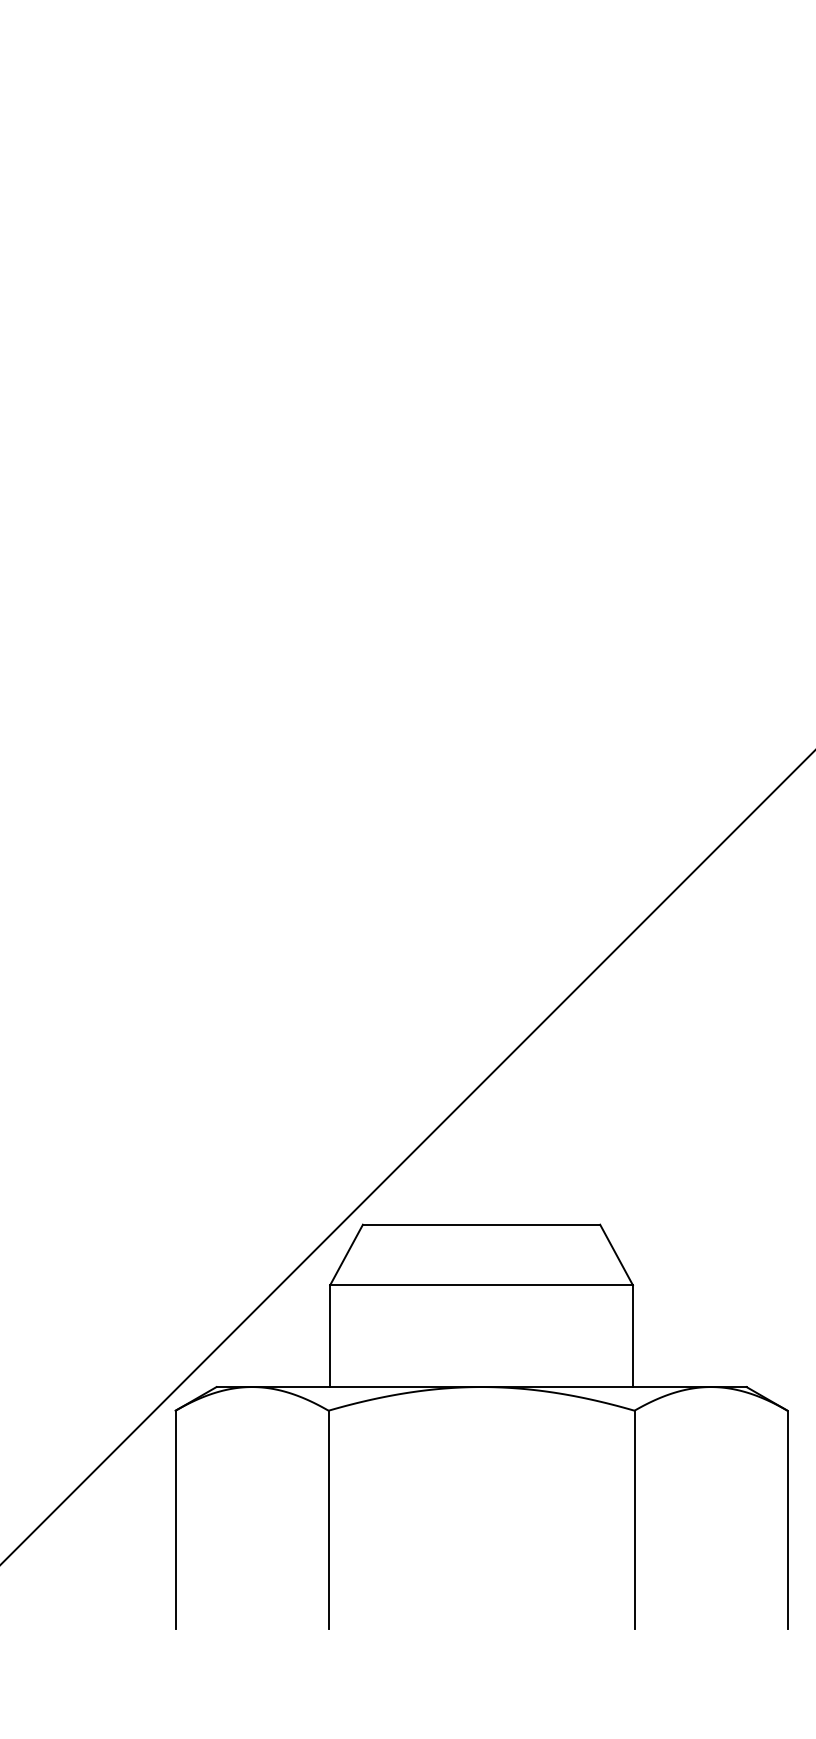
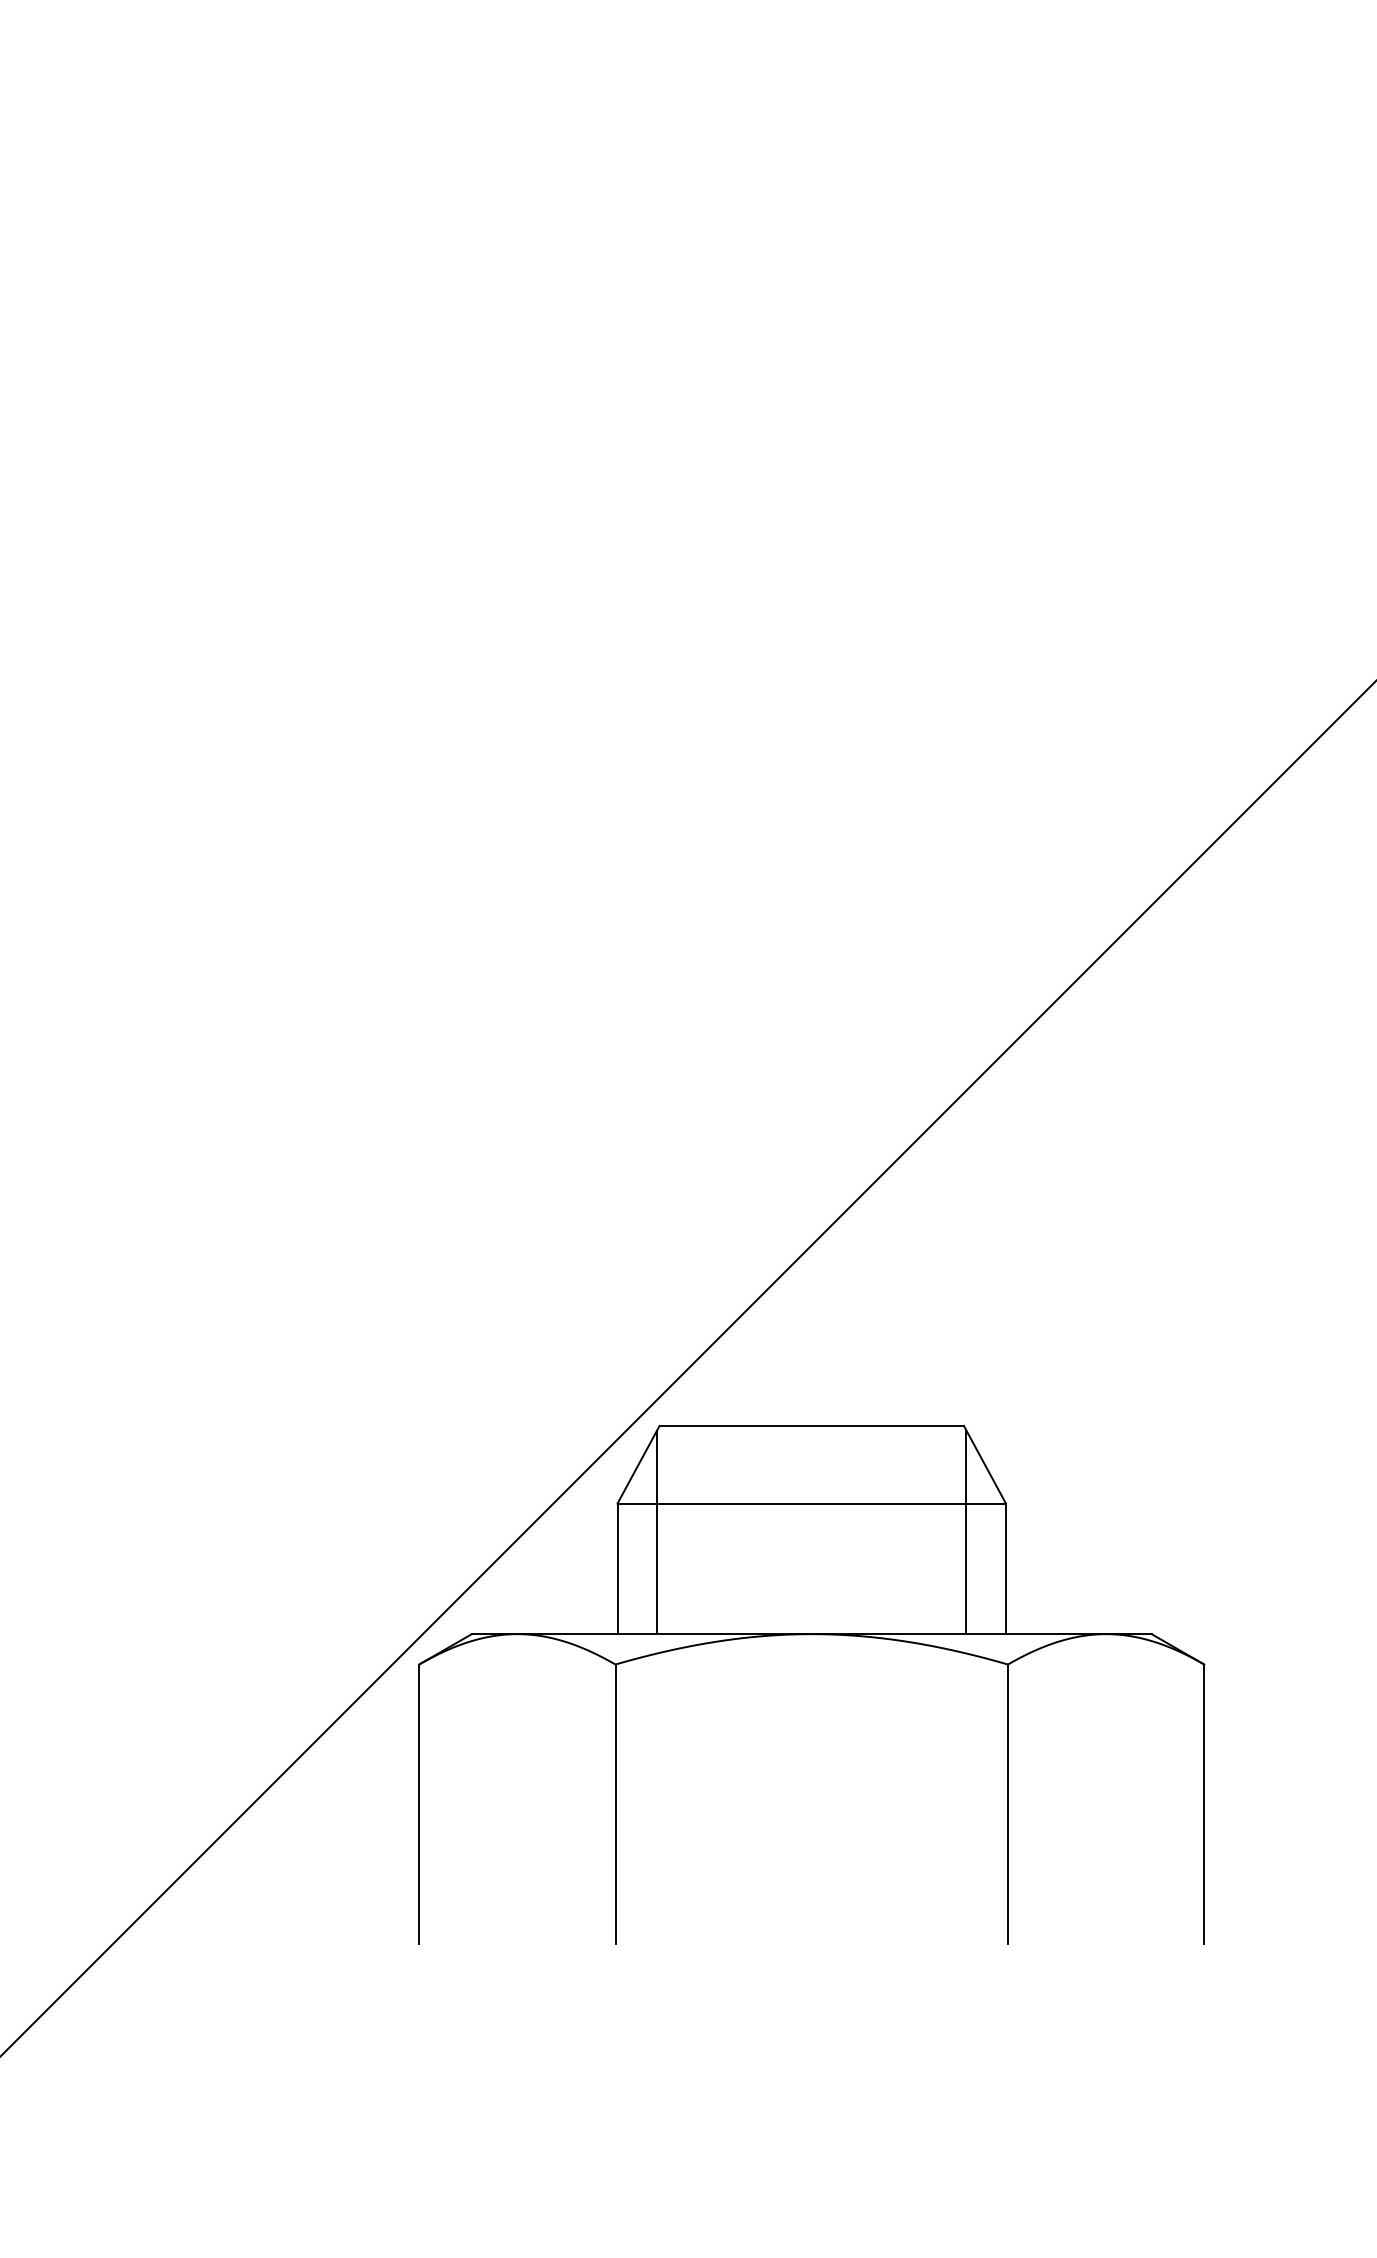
line: (361, 1307) -> (657, 1531), added
line: (602, 1307) -> (966, 1531), added

